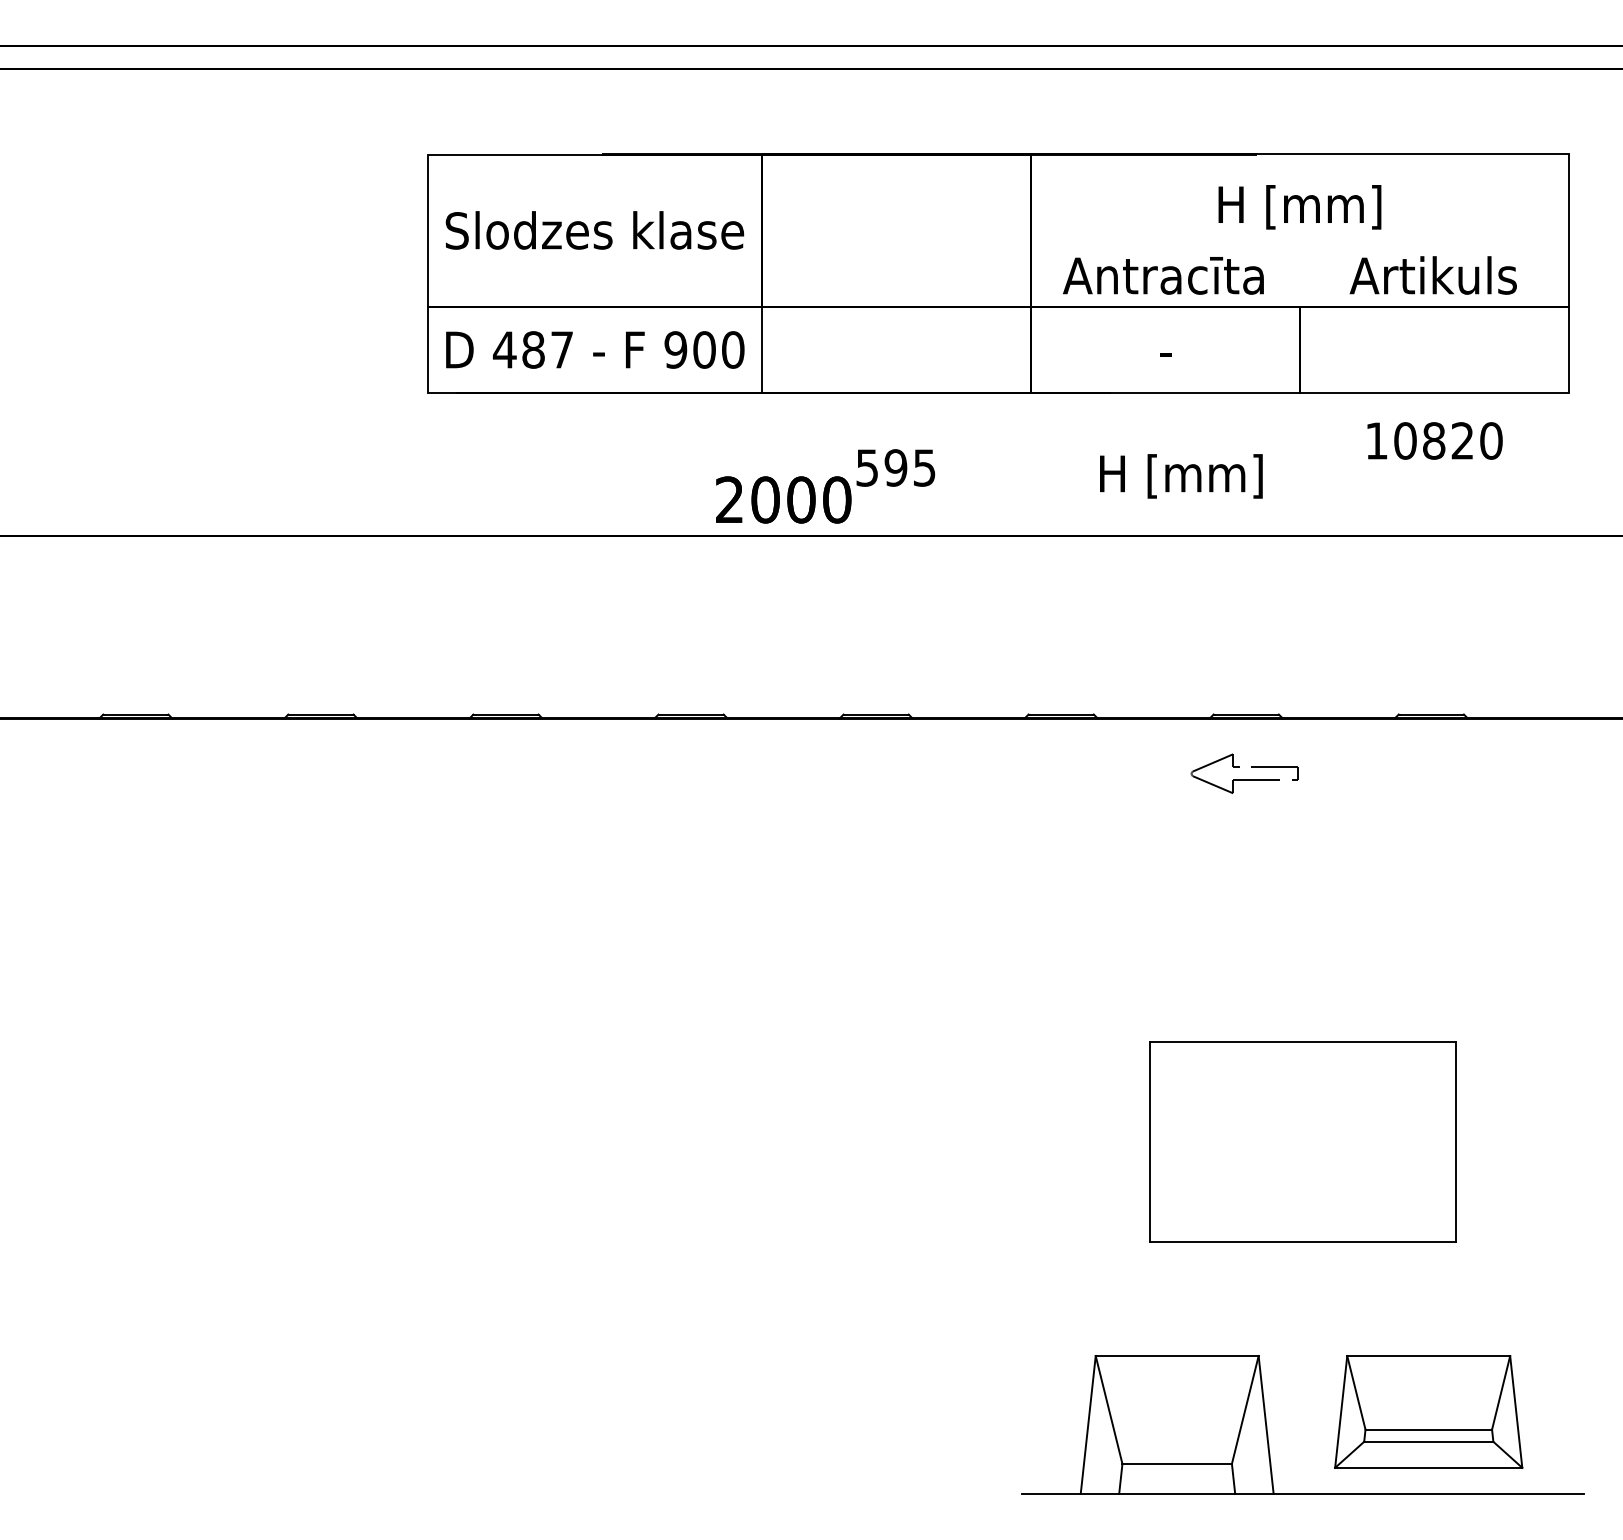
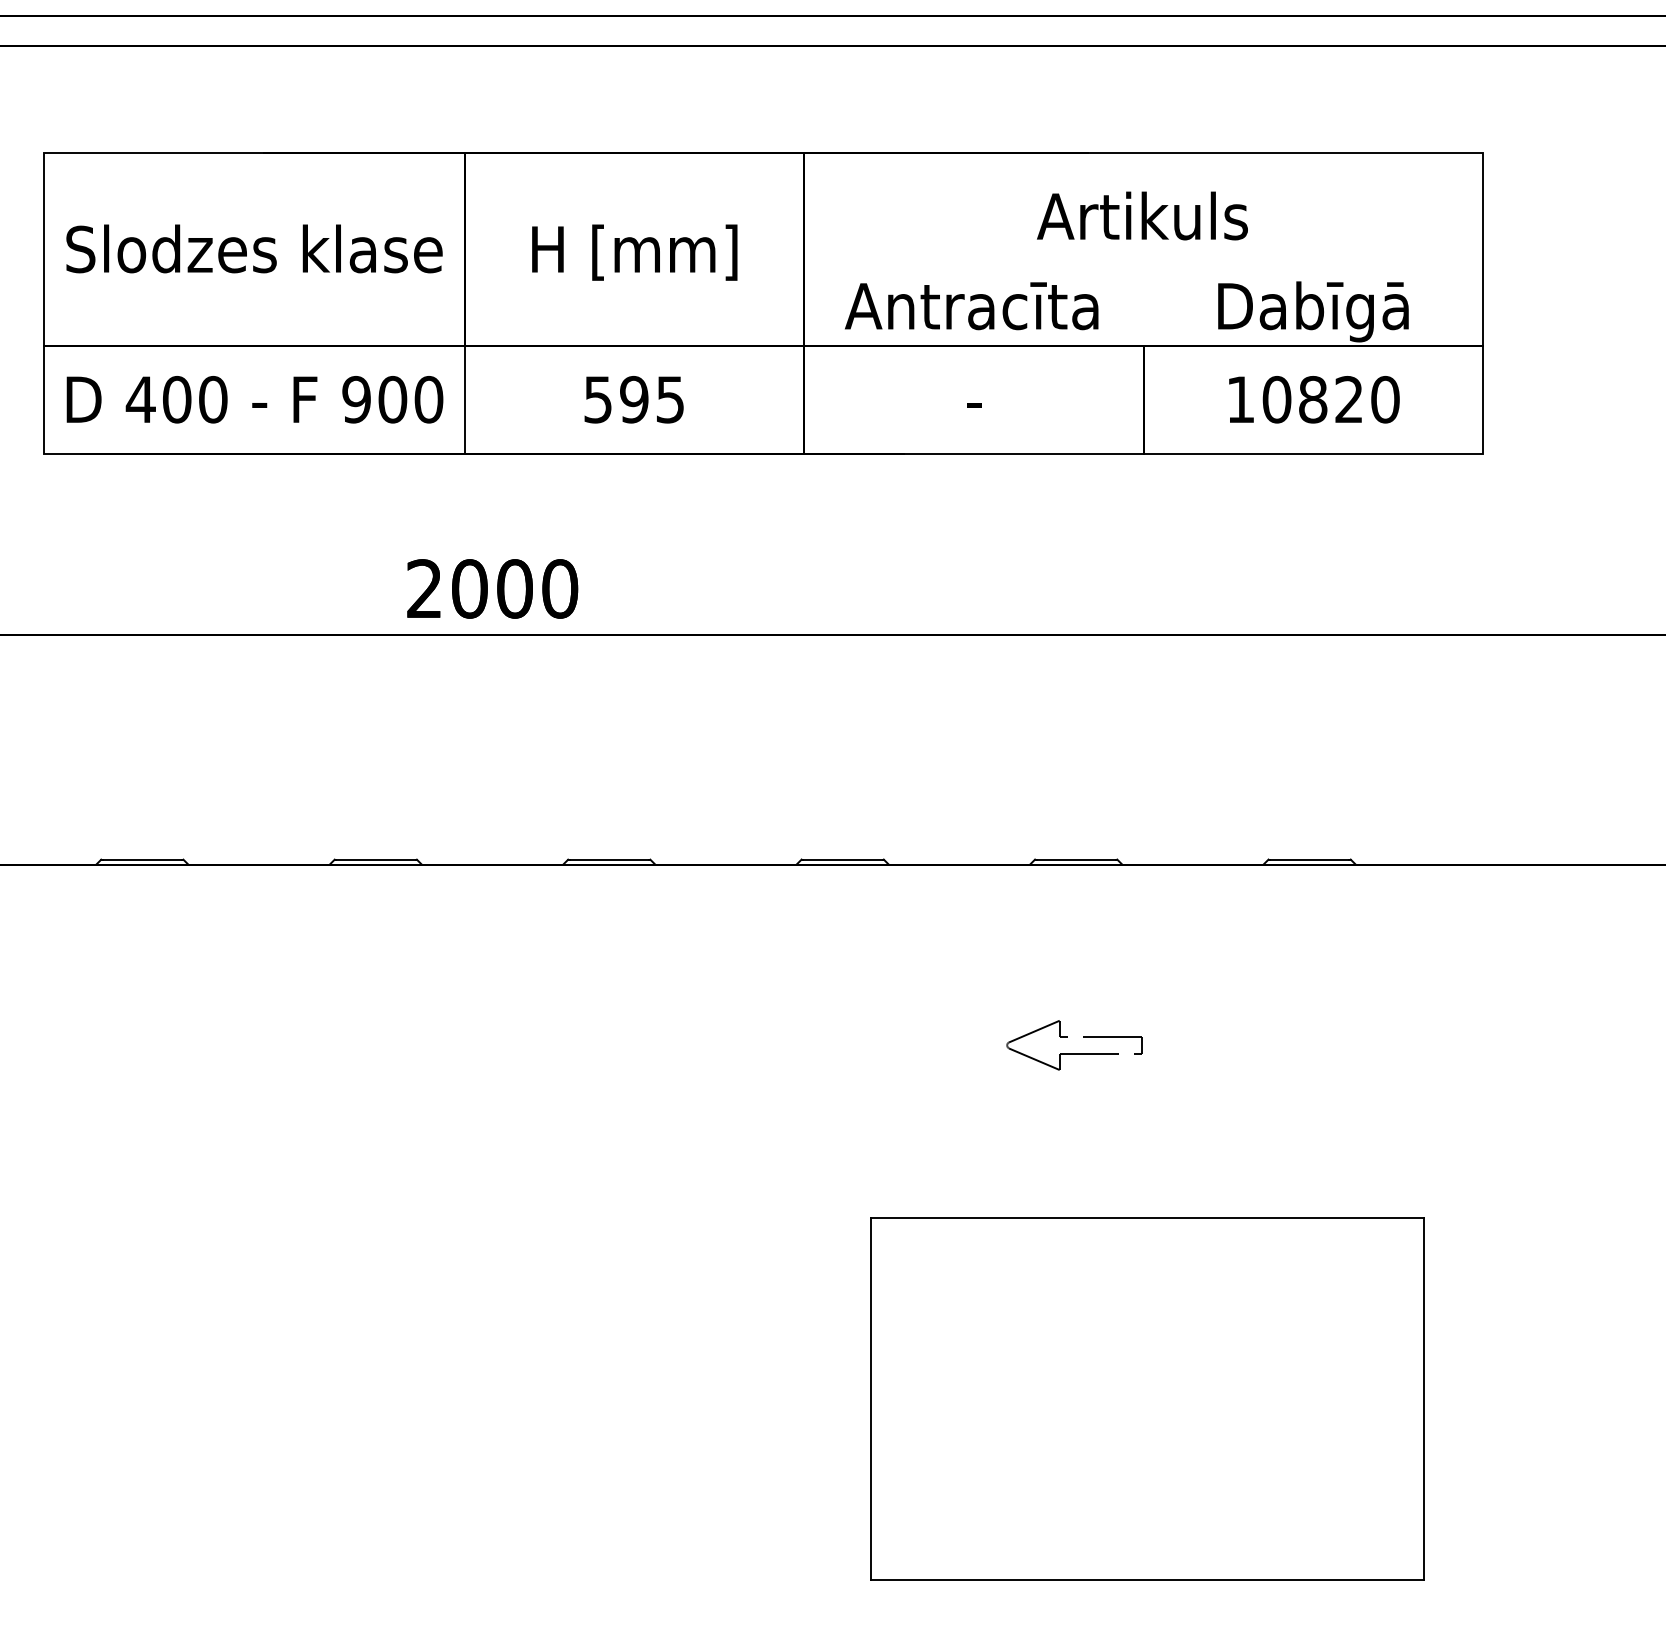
text: (1298, 207) -> (1142, 219), H [mm] -> Artikuls
text: (1432, 280) -> (1311, 312), Artikuls -> Dabīgā
text: (547, 349) -> (194, 399), 487 -> 400
text: (1434, 440) -> (1313, 399), moved
text: (895, 467) -> (633, 399), moved
text: (1181, 476) -> (634, 252), moved
part: (1244, 773) -> (1073, 1045), moved
part: (1302, 1141) -> (1147, 1398), size x1.43

